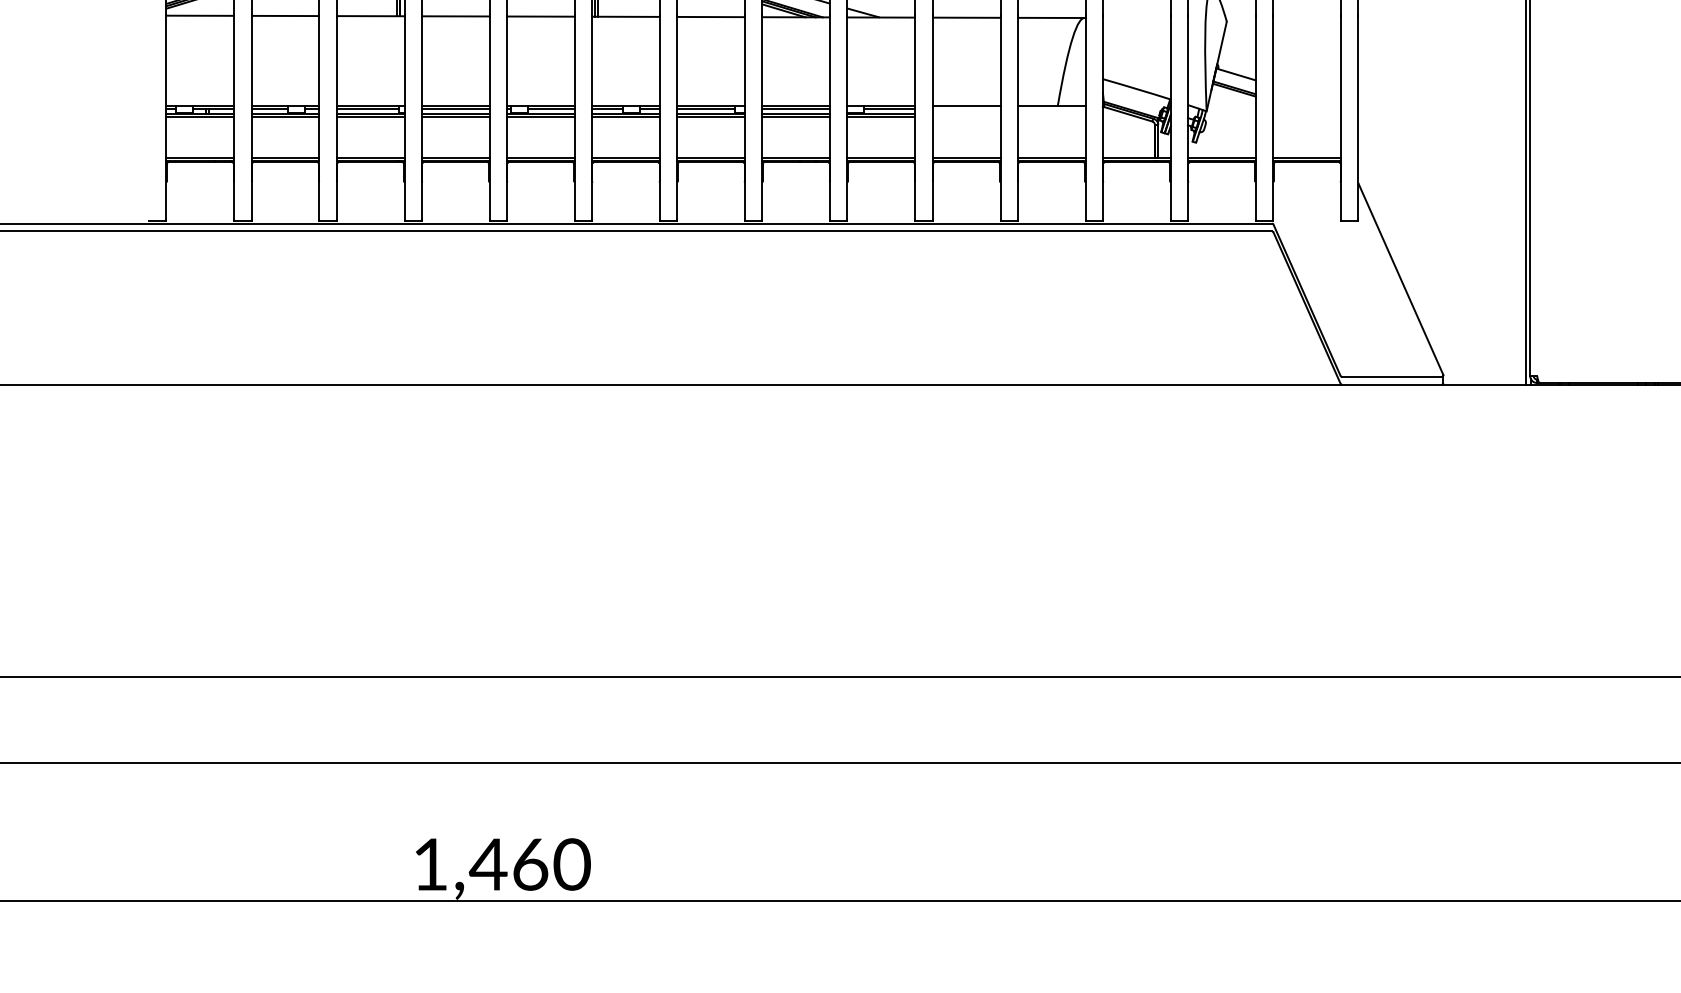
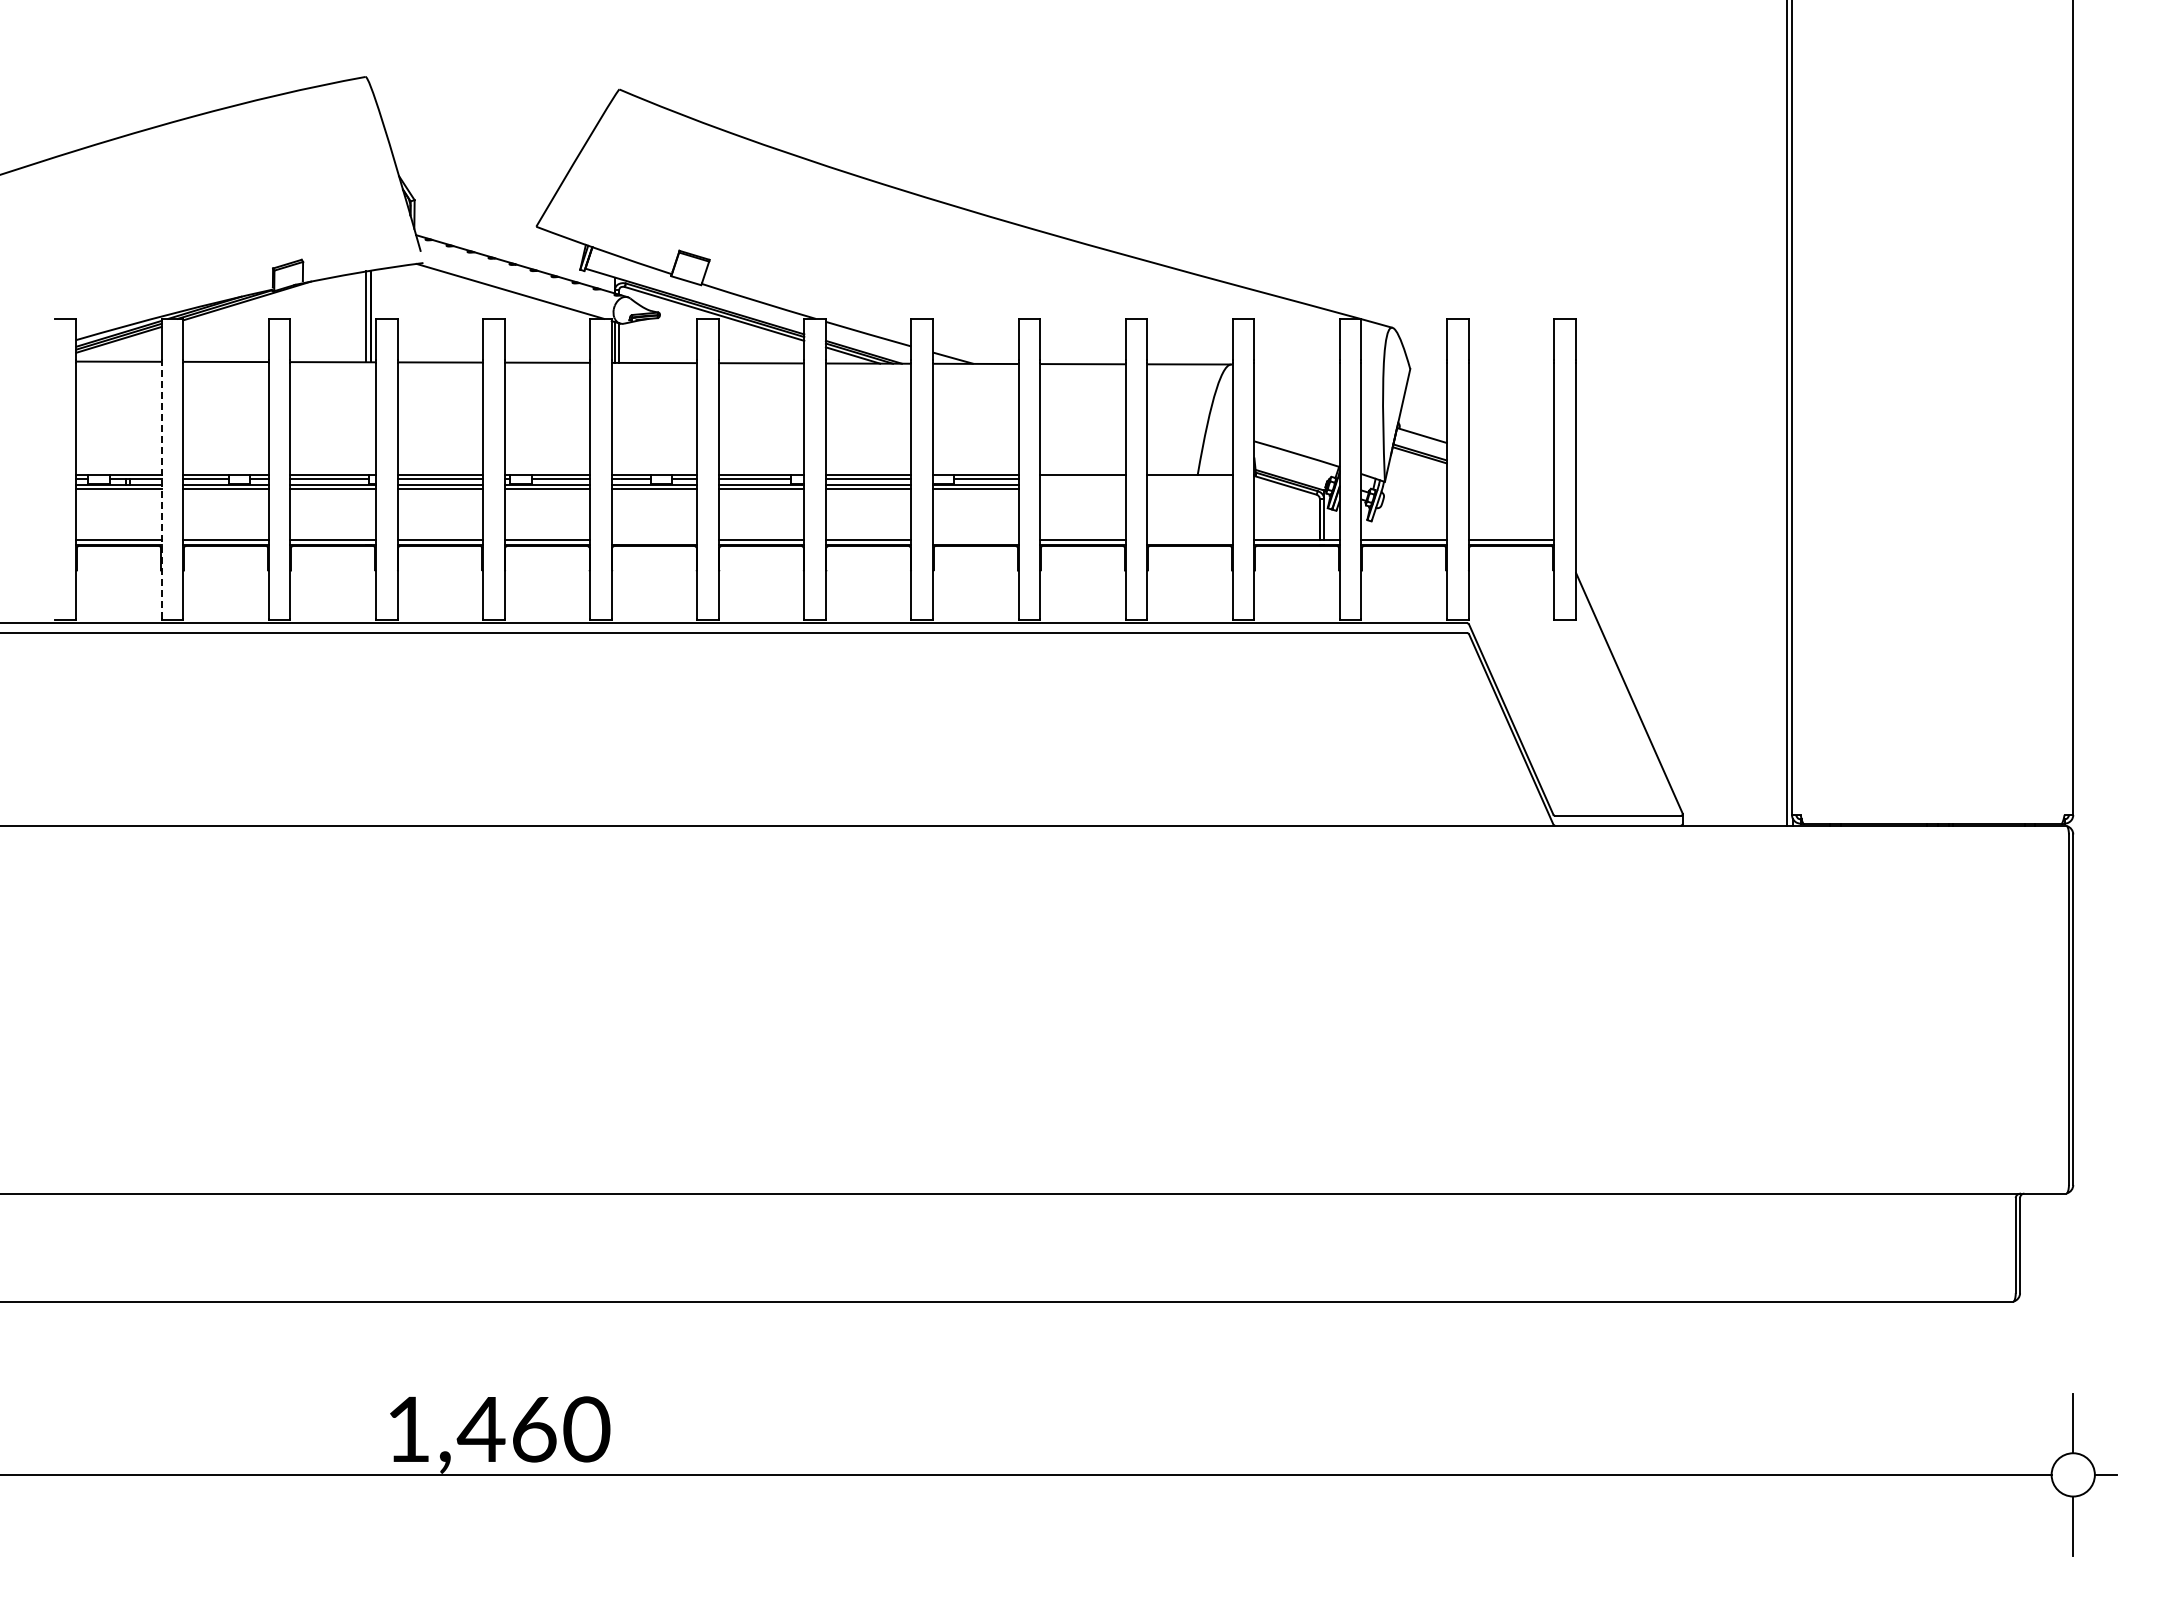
line: (234, 118) -> (161, 491), solid -> dashed
line: (626, 157) -> (654, 540), removed
line: (881, 157) -> (975, 540), removed
line: (1051, 157) -> (1189, 540), removed

